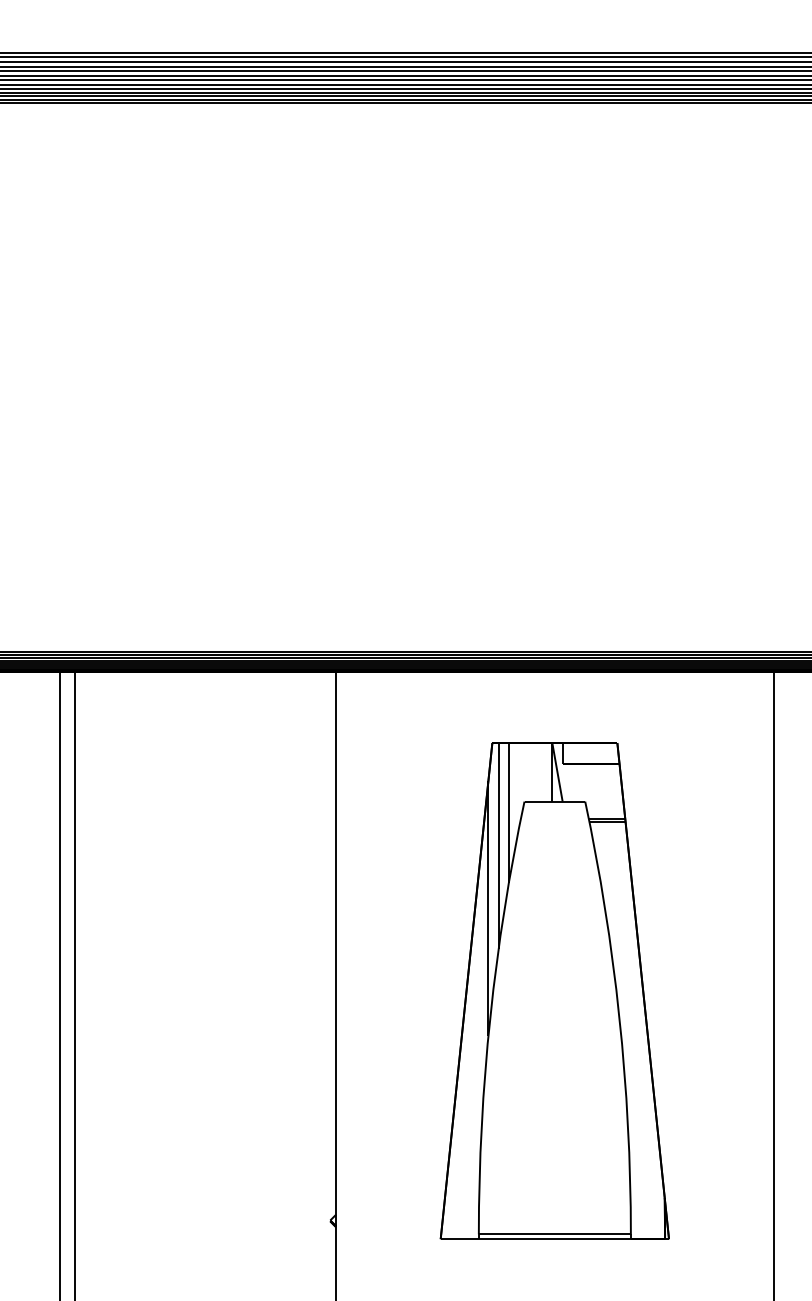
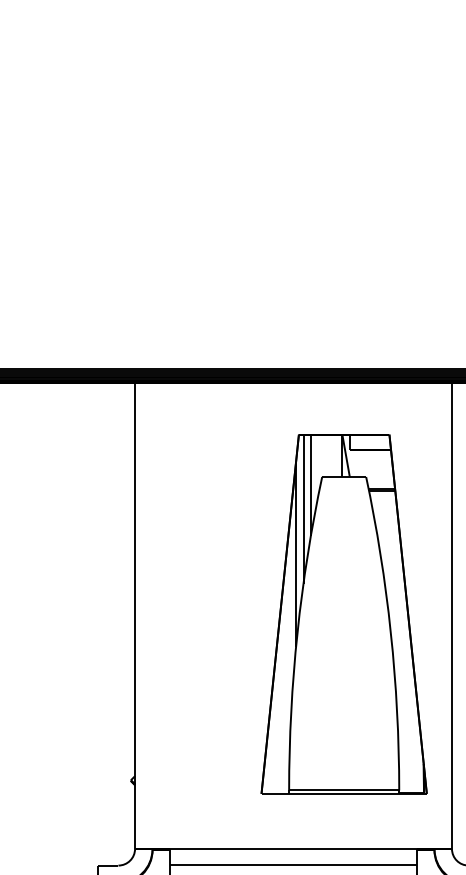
part: (554, 990) -> (343, 613), moved

